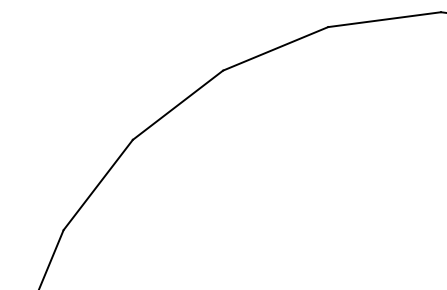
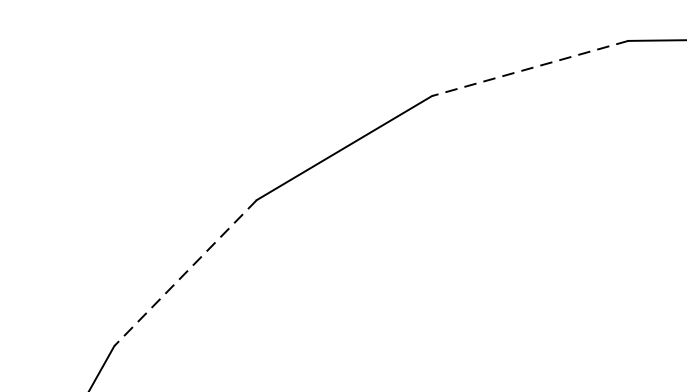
line: (275, 48) -> (529, 67), solid -> dashed
line: (98, 184) -> (186, 272), solid -> dashed

